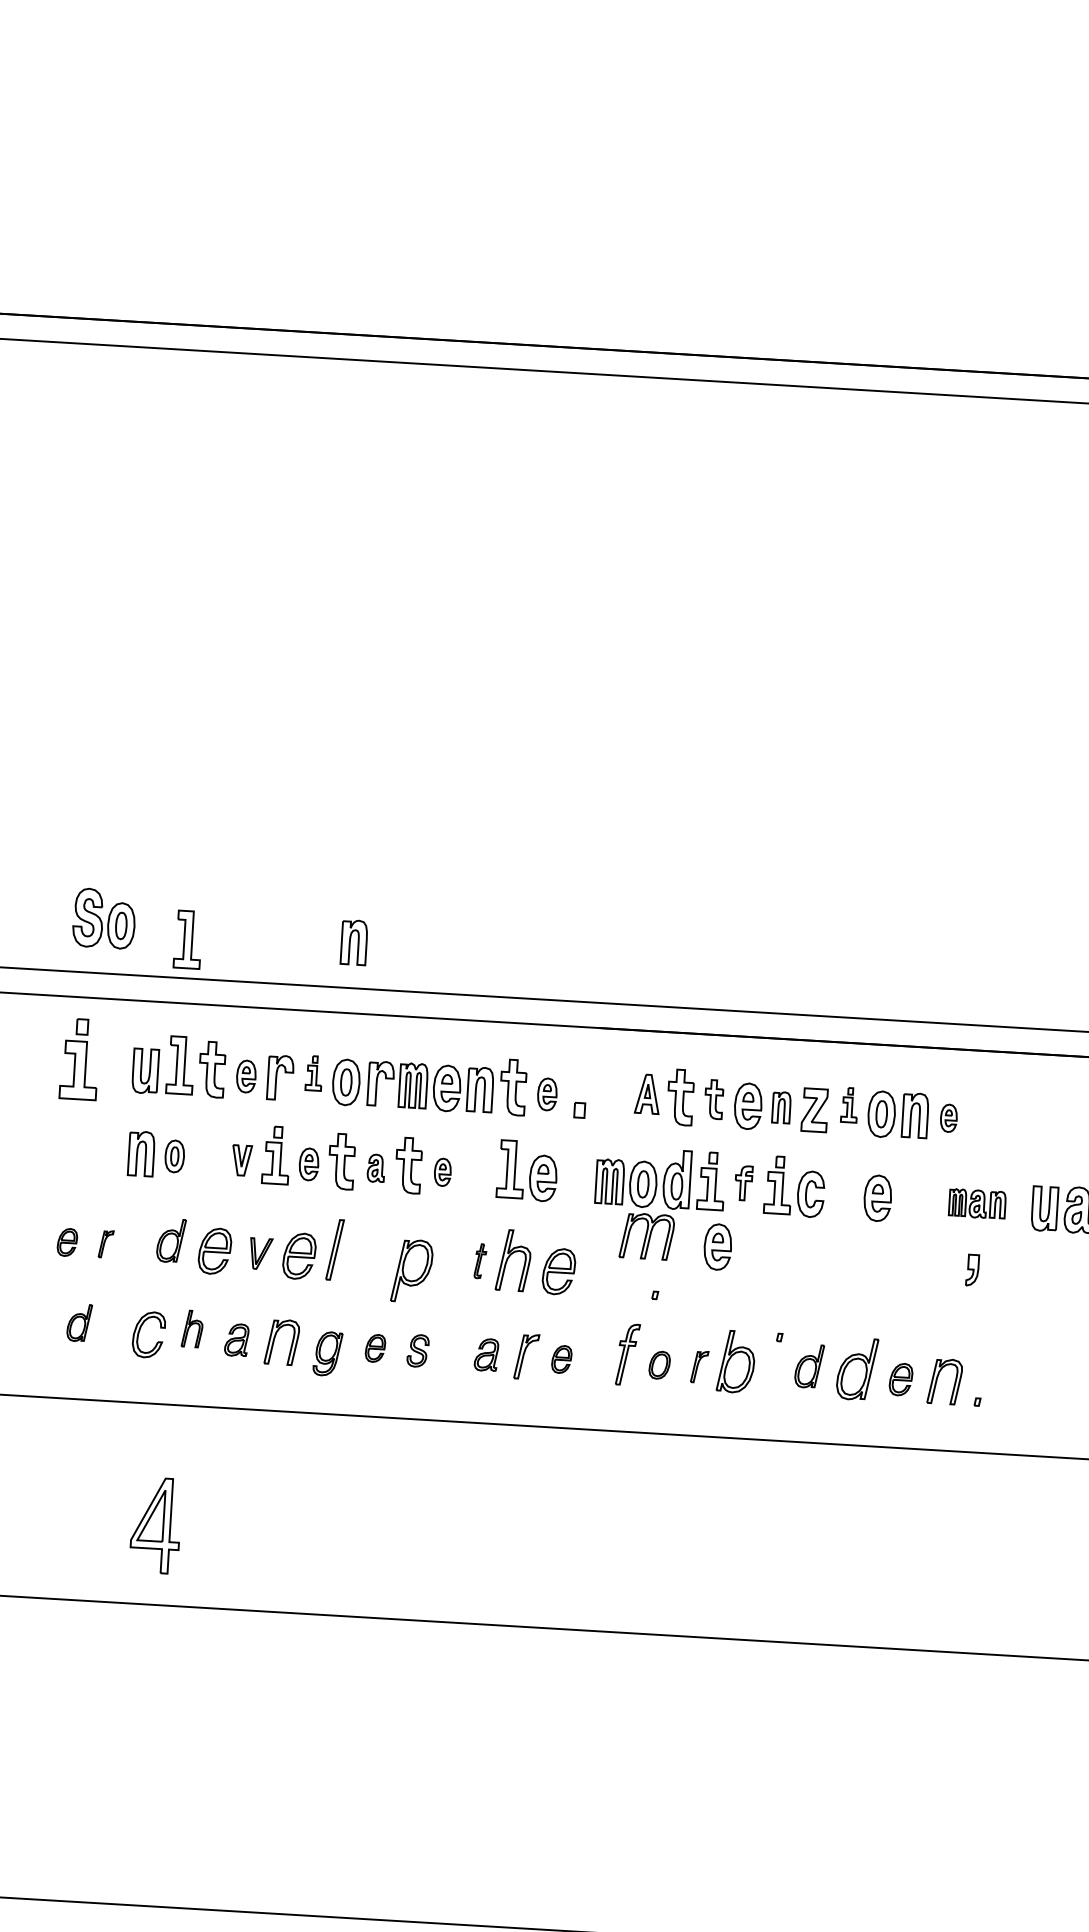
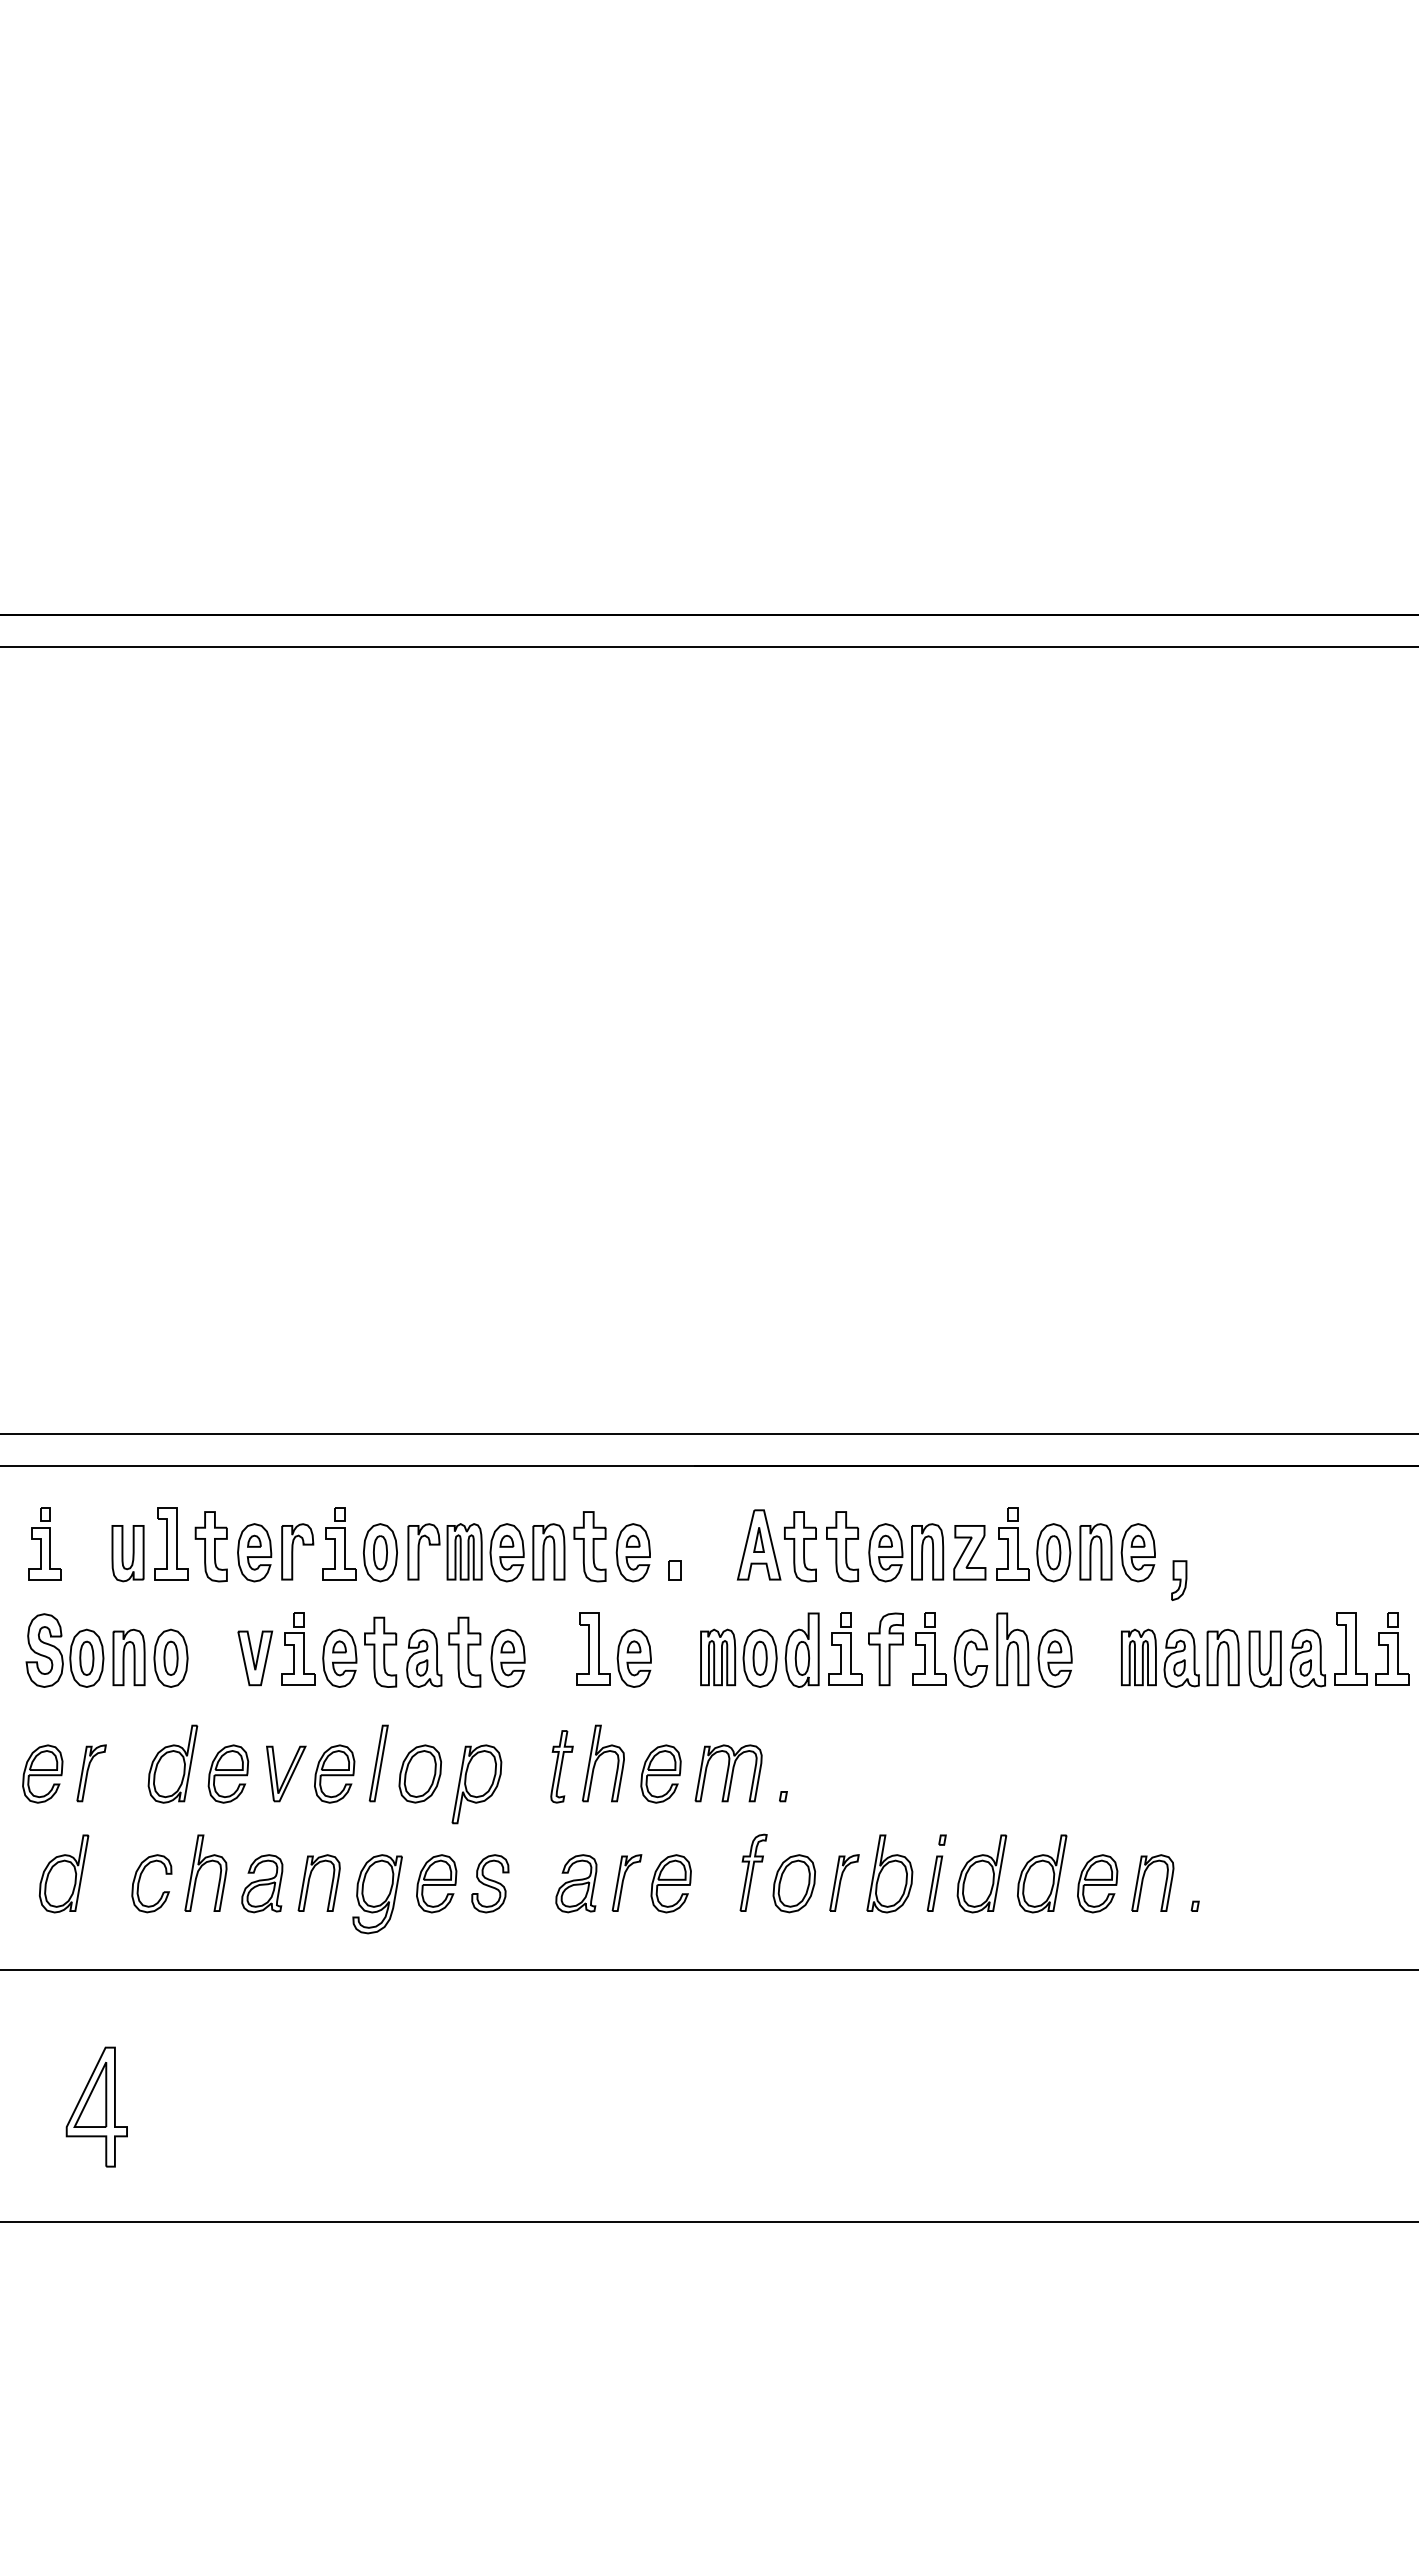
part: (103, 918) -> (64, 1650), moved
part: (188, 939) -> (171, 1385), removed
part: (353, 942) -> (379, 1376), removed
part: (79, 1059) -> (44, 1543), size x0.71
part: (314, 1073) -> (339, 1543), size x1.67
part: (246, 1076) -> (254, 1552), size x1.43
part: (647, 1093) -> (758, 1544), size x1.43
part: (546, 1094) -> (632, 1552), size x1.43
part: (714, 1099) -> (842, 1546), size x1.43
part: (849, 1104) -> (1012, 1543), size x1.67
part: (781, 1107) -> (927, 1551), size x1.43
part: (948, 1118) -> (1137, 1552), size x1.67
part: (174, 1155) -> (170, 1657), size x1.43
part: (241, 1160) -> (255, 1658), size x1.43
part: (308, 1163) -> (339, 1657), size x1.43
part: (376, 1167) -> (424, 1657), size x1.67
part: (442, 1171) -> (507, 1657), size x1.67
part: (743, 1183) -> (885, 1649), size x1.67
part: (844, 1189) -> (1012, 1649), added
part: (977, 1203) -> (1180, 1657), size x1.67
part: (646, 1236) -> (728, 1773), moved
part: (171, 1240) -> (172, 1763), size x1.43
part: (67, 1242) -> (42, 1773), size x1.67
part: (106, 1244) -> (91, 1773), size x1.67
part: (717, 1246) -> (857, 1730), removed
part: (261, 1253) -> (286, 1773), size x1.43
part: (366, 1259) -> (419, 1773), added
part: (480, 1260) -> (561, 1766), size x1.67
part: (972, 1270) -> (1179, 1580), moved
part: (79, 1322) -> (63, 1873), size x1.67
part: (192, 1328) -> (205, 1872), size x1.67
part: (236, 1339) -> (262, 1883), size x1.43
part: (375, 1348) -> (436, 1883), size x1.67
part: (418, 1350) -> (490, 1883), size x1.43
part: (327, 1354) -> (377, 1894), size x1.43
part: (486, 1354) -> (576, 1883), size x1.43
part: (561, 1359) -> (670, 1883), size x1.67
part: (659, 1364) -> (793, 1883), size x1.67
part: (809, 1365) -> (981, 1873), size x1.43
part: (699, 1366) -> (844, 1882), size x1.43
part: (771, 1371) -> (934, 1883), added
part: (900, 1379) -> (1097, 1883), size x1.43
part: (155, 1524) -> (96, 2106), moved

